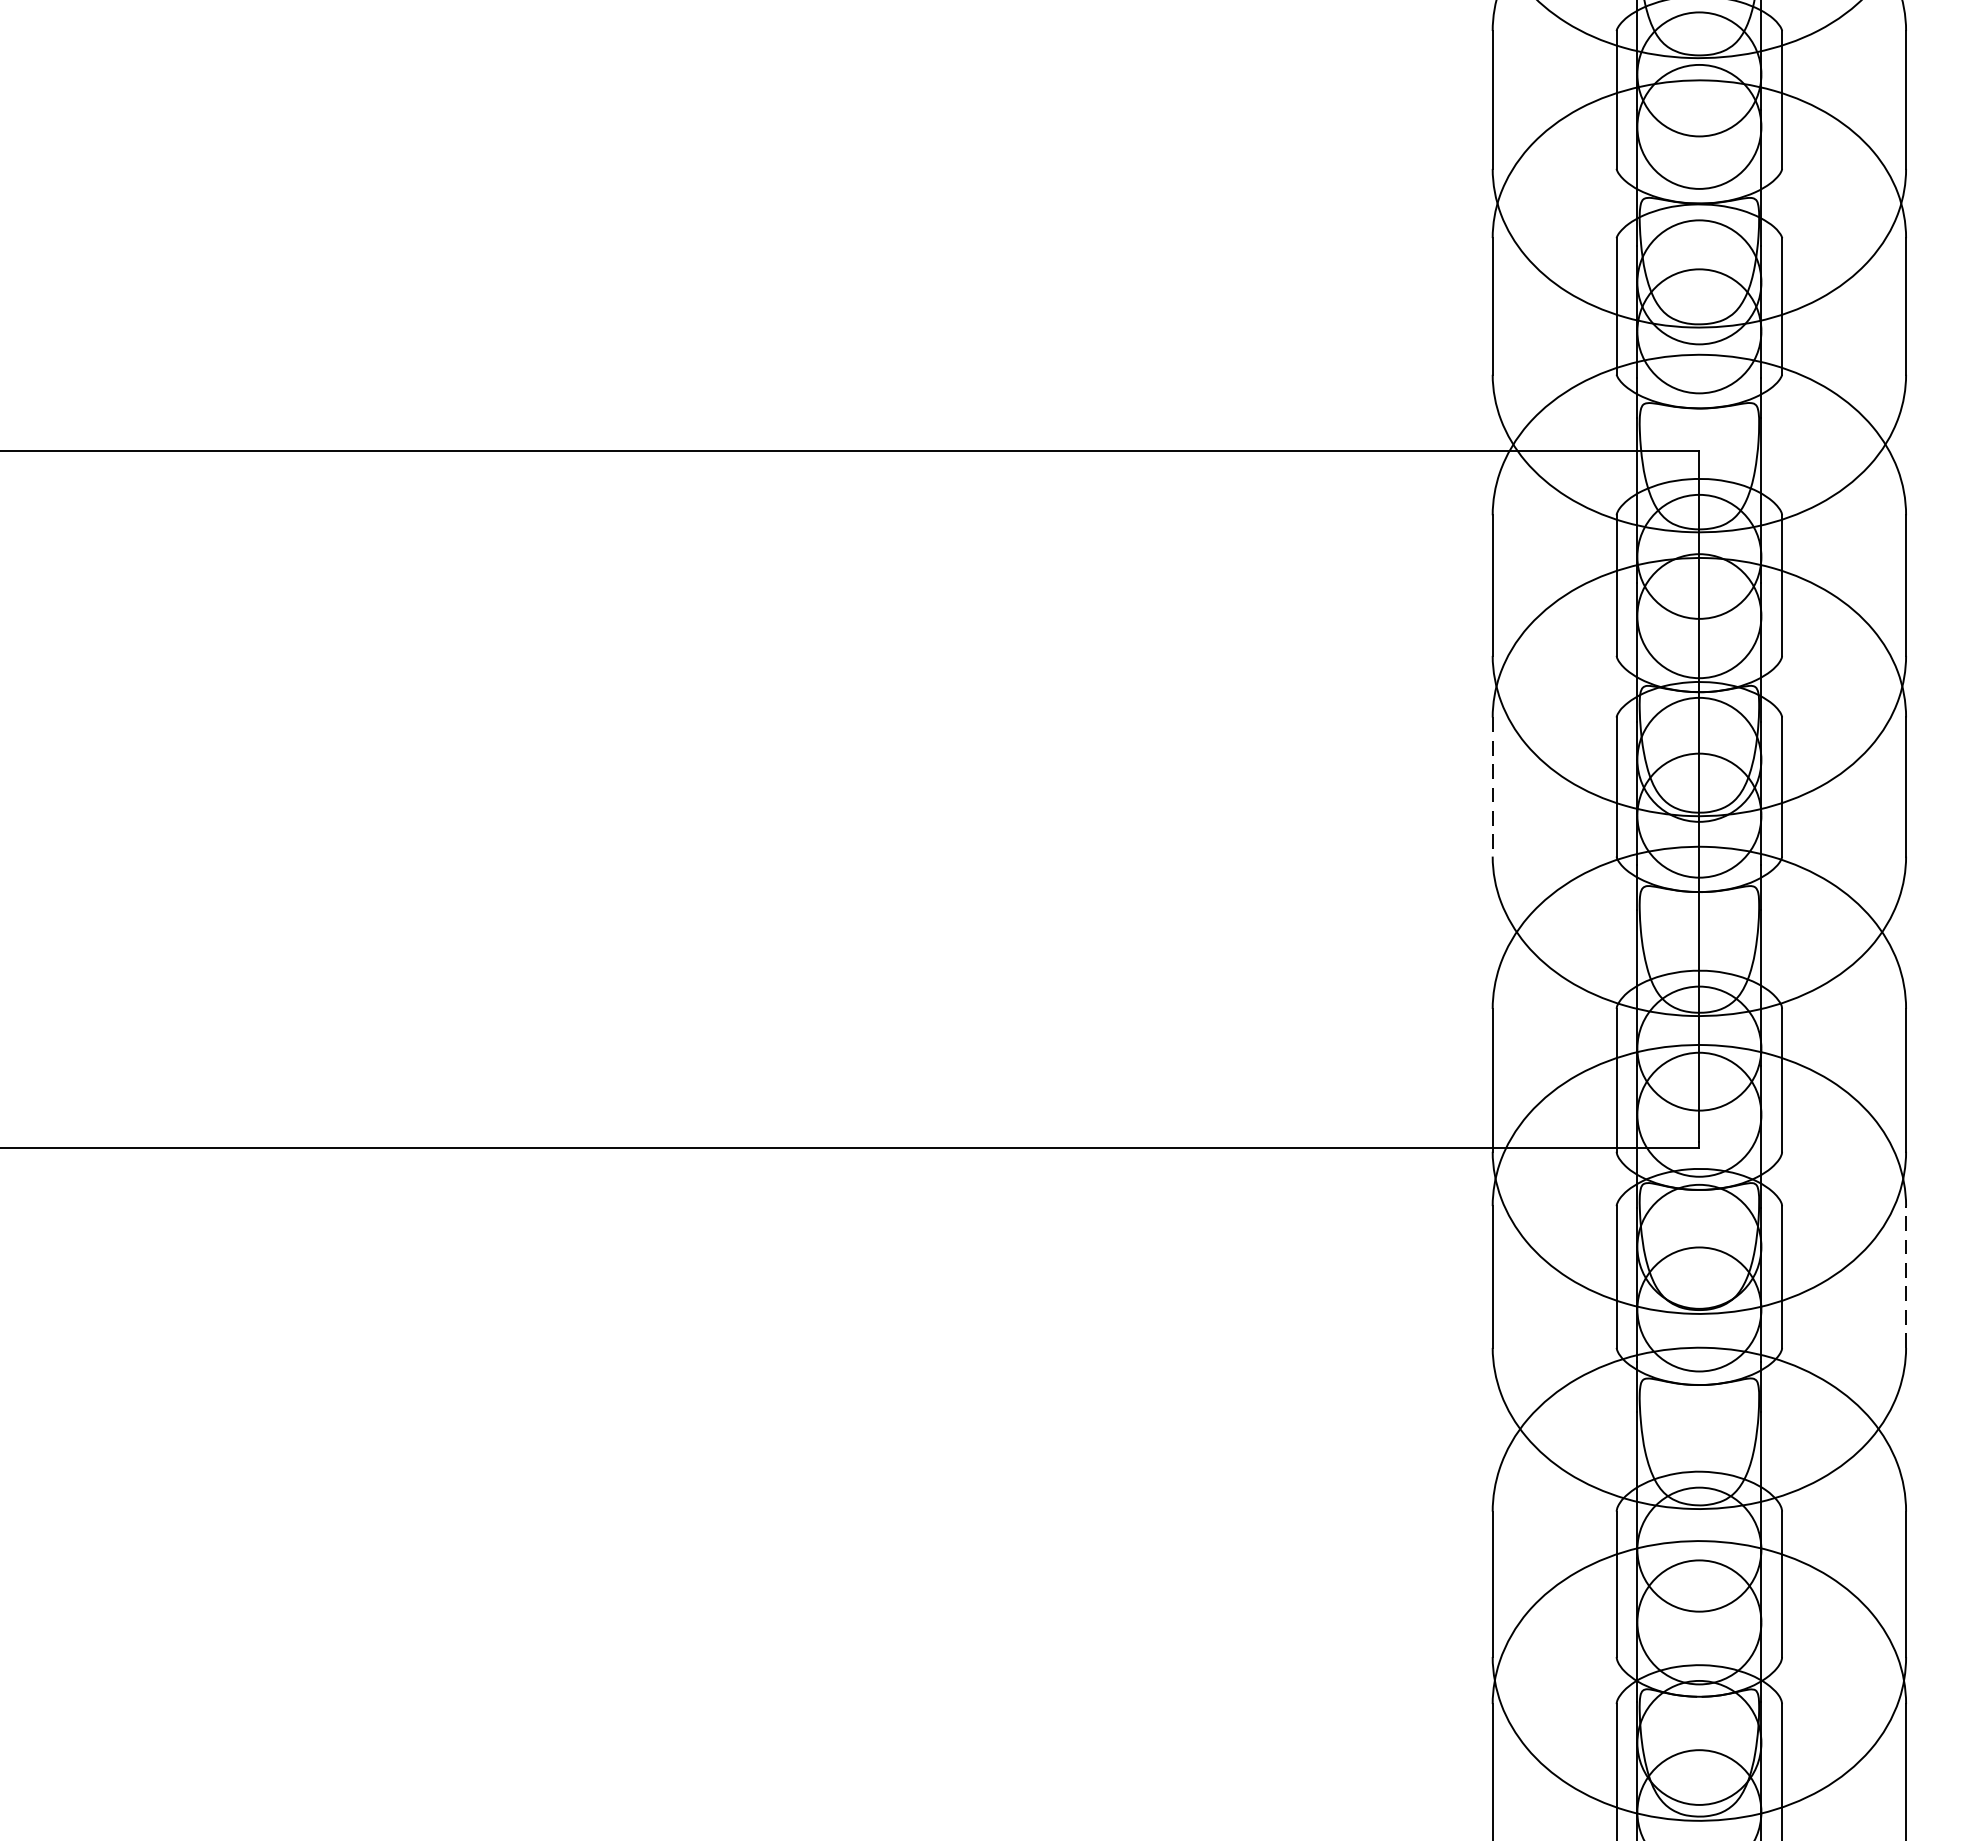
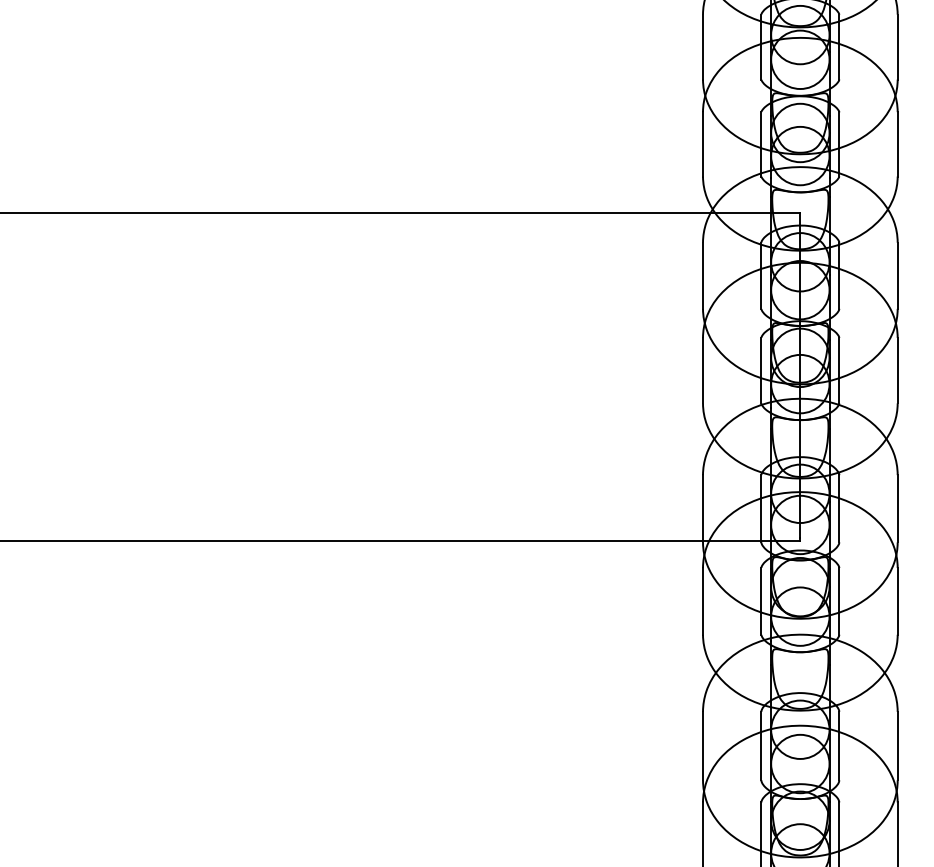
line: (1493, 786) -> (703, 370), dashed -> solid
line: (1905, 1275) -> (897, 600), dashed -> solid

